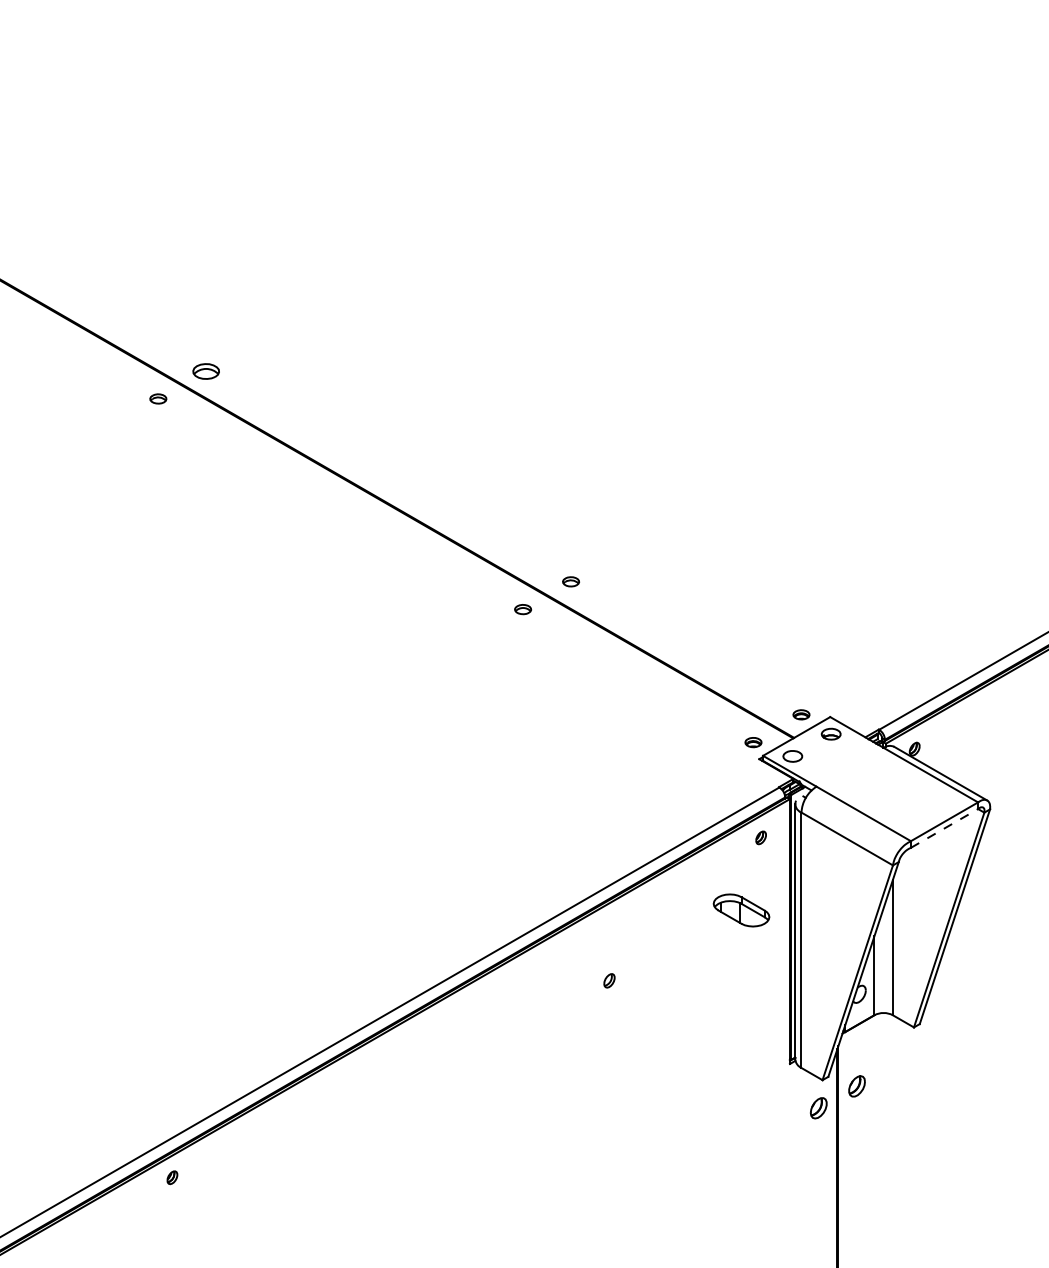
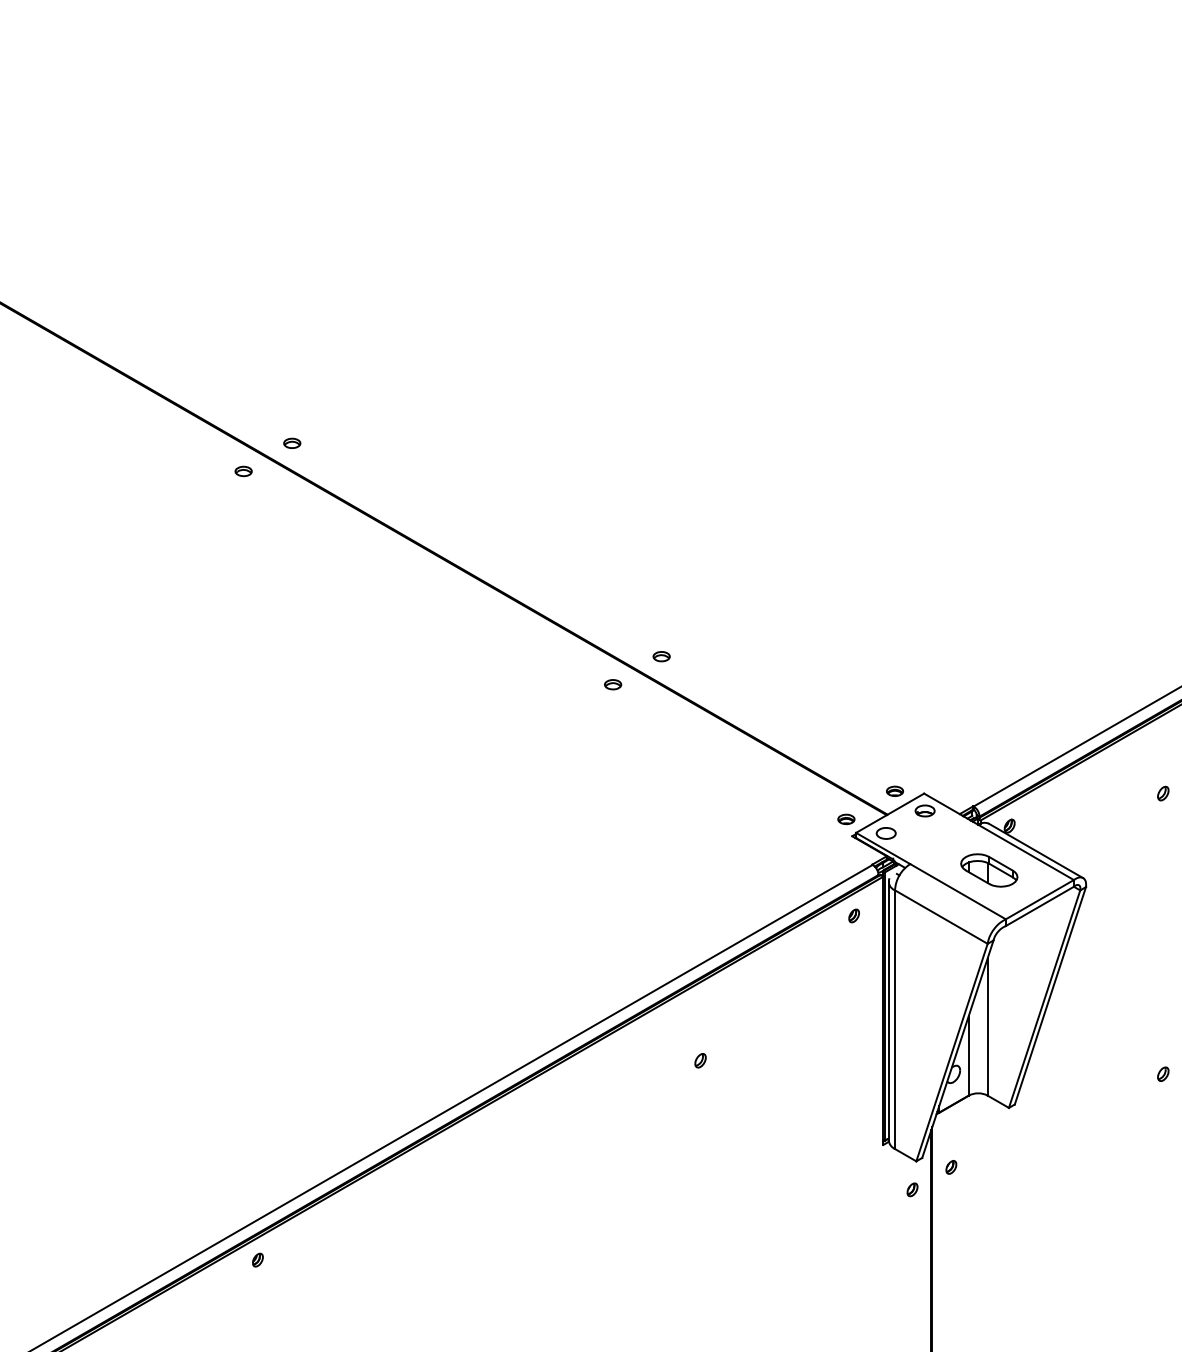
part: (206, 370) -> (292, 442), size x0.62
line: (945, 828) -> (1040, 906), dashed -> solid
part: (741, 910) -> (989, 870), moved
part: (857, 1085) -> (951, 1166), size x0.62
part: (818, 1107) -> (912, 1189), size x0.62

